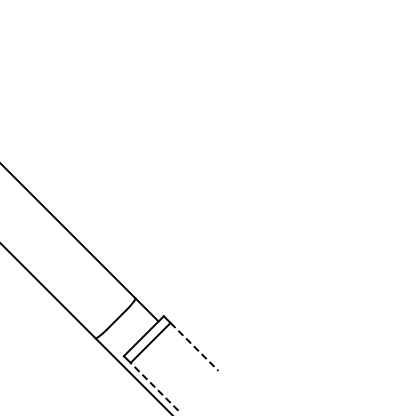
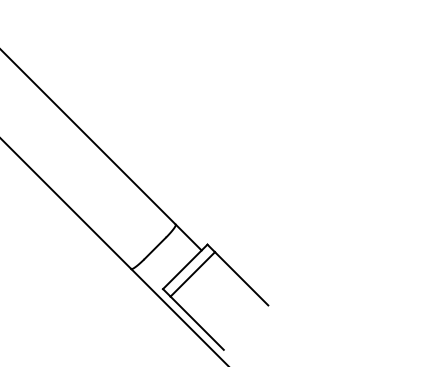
line: (194, 346) -> (241, 278), dashed -> solid
line: (154, 386) -> (197, 322), dashed -> solid

